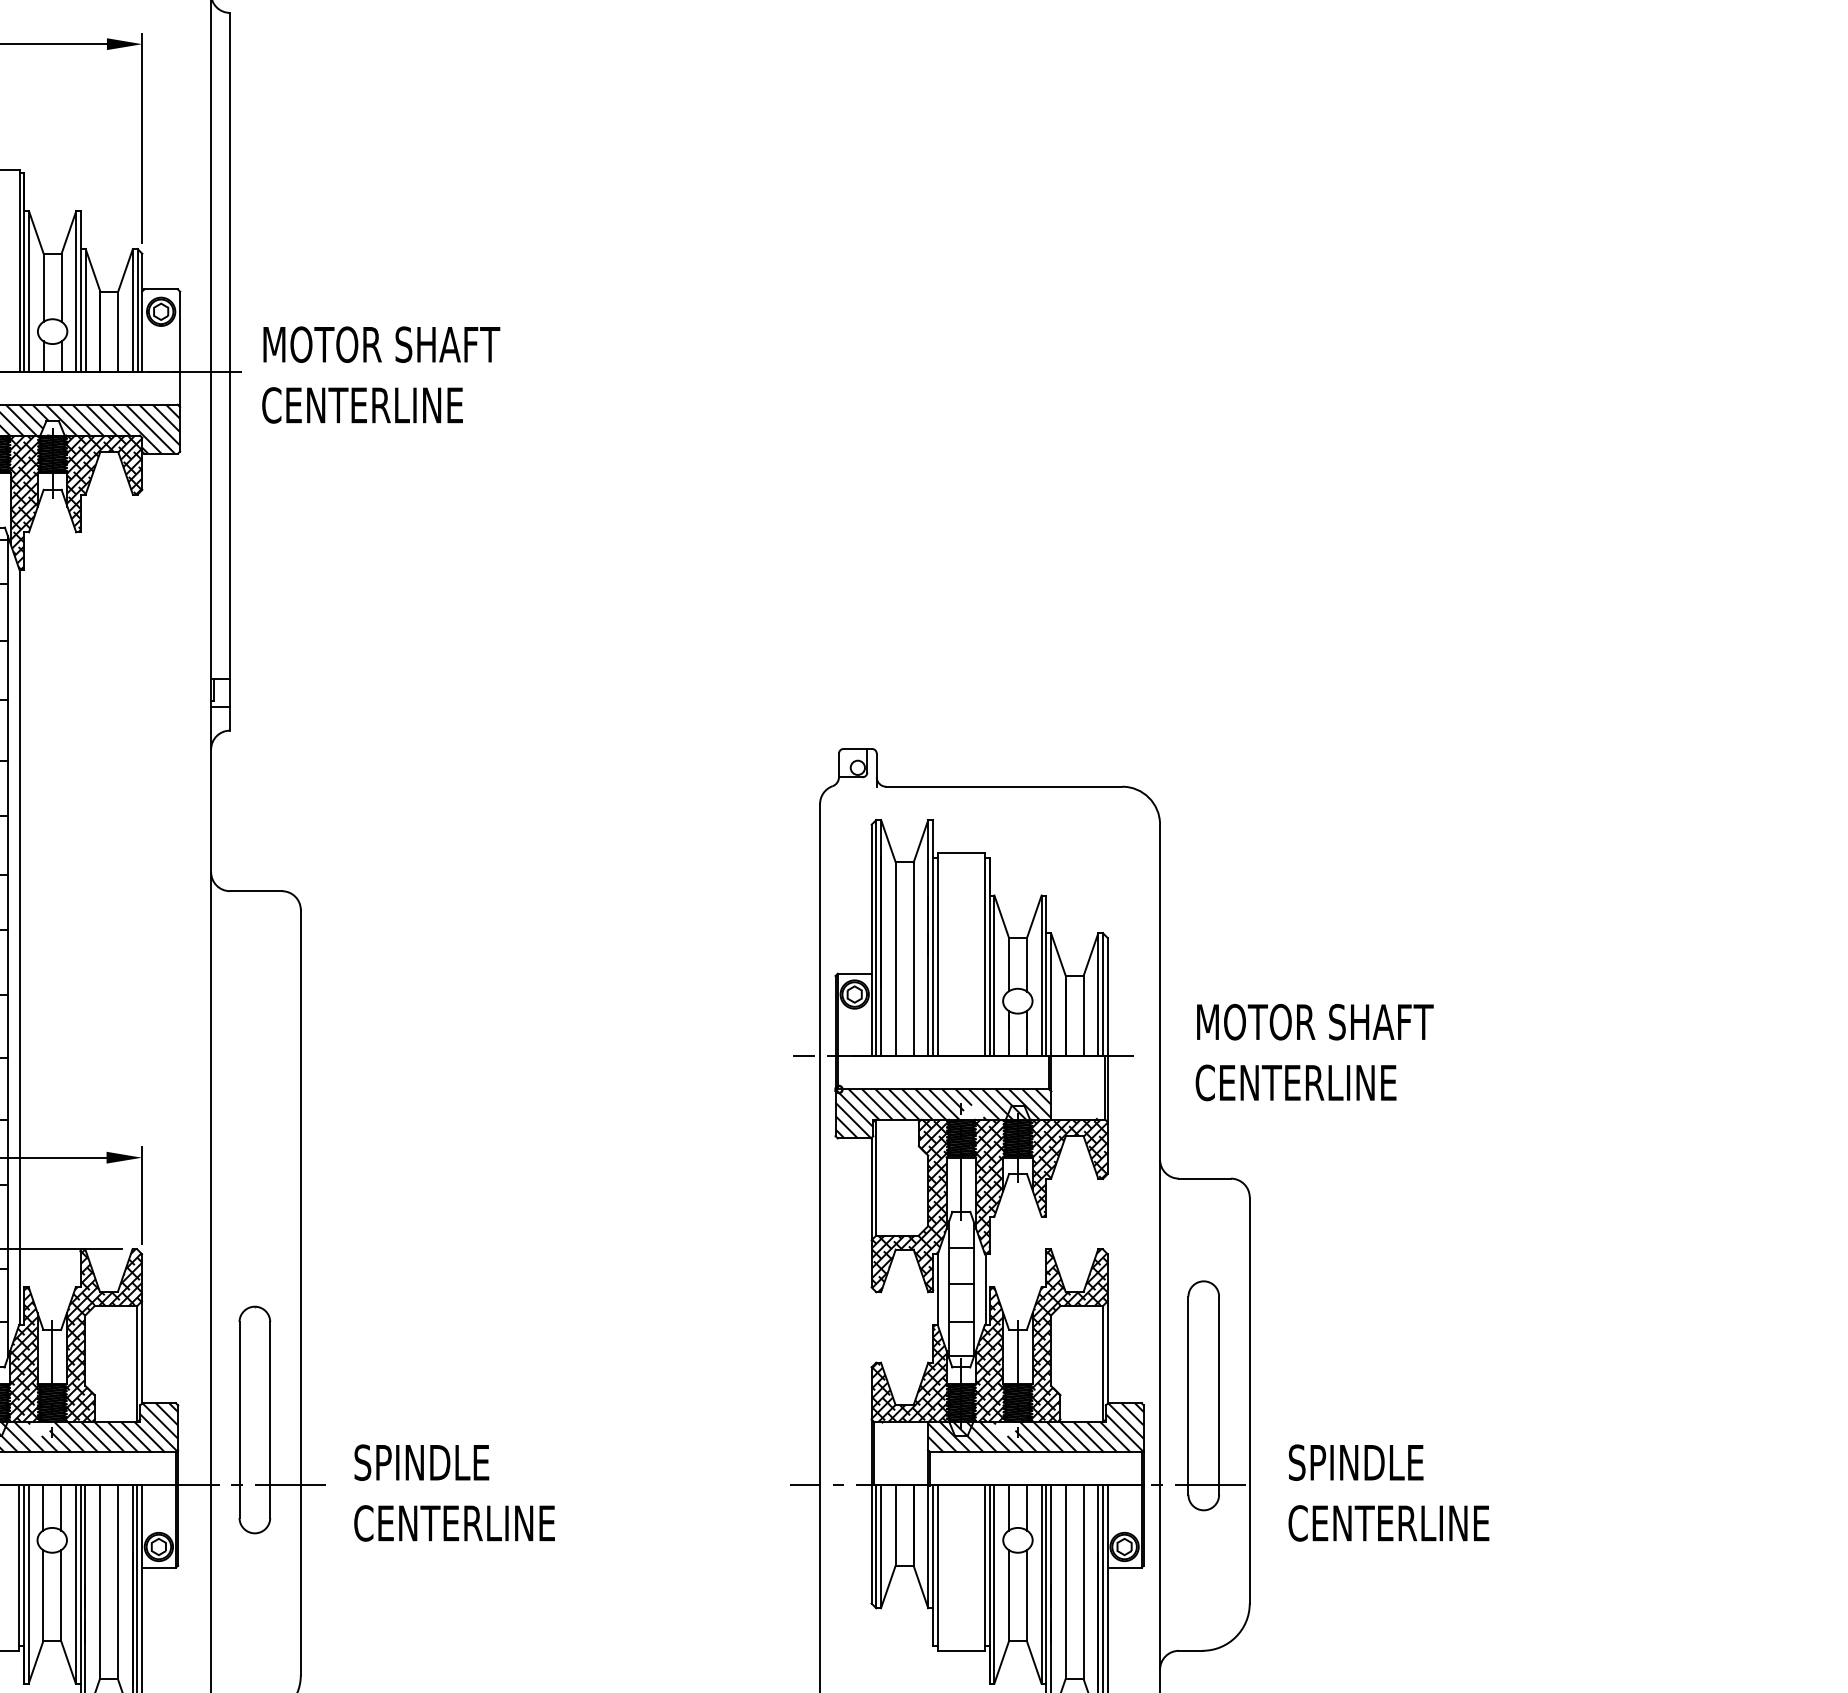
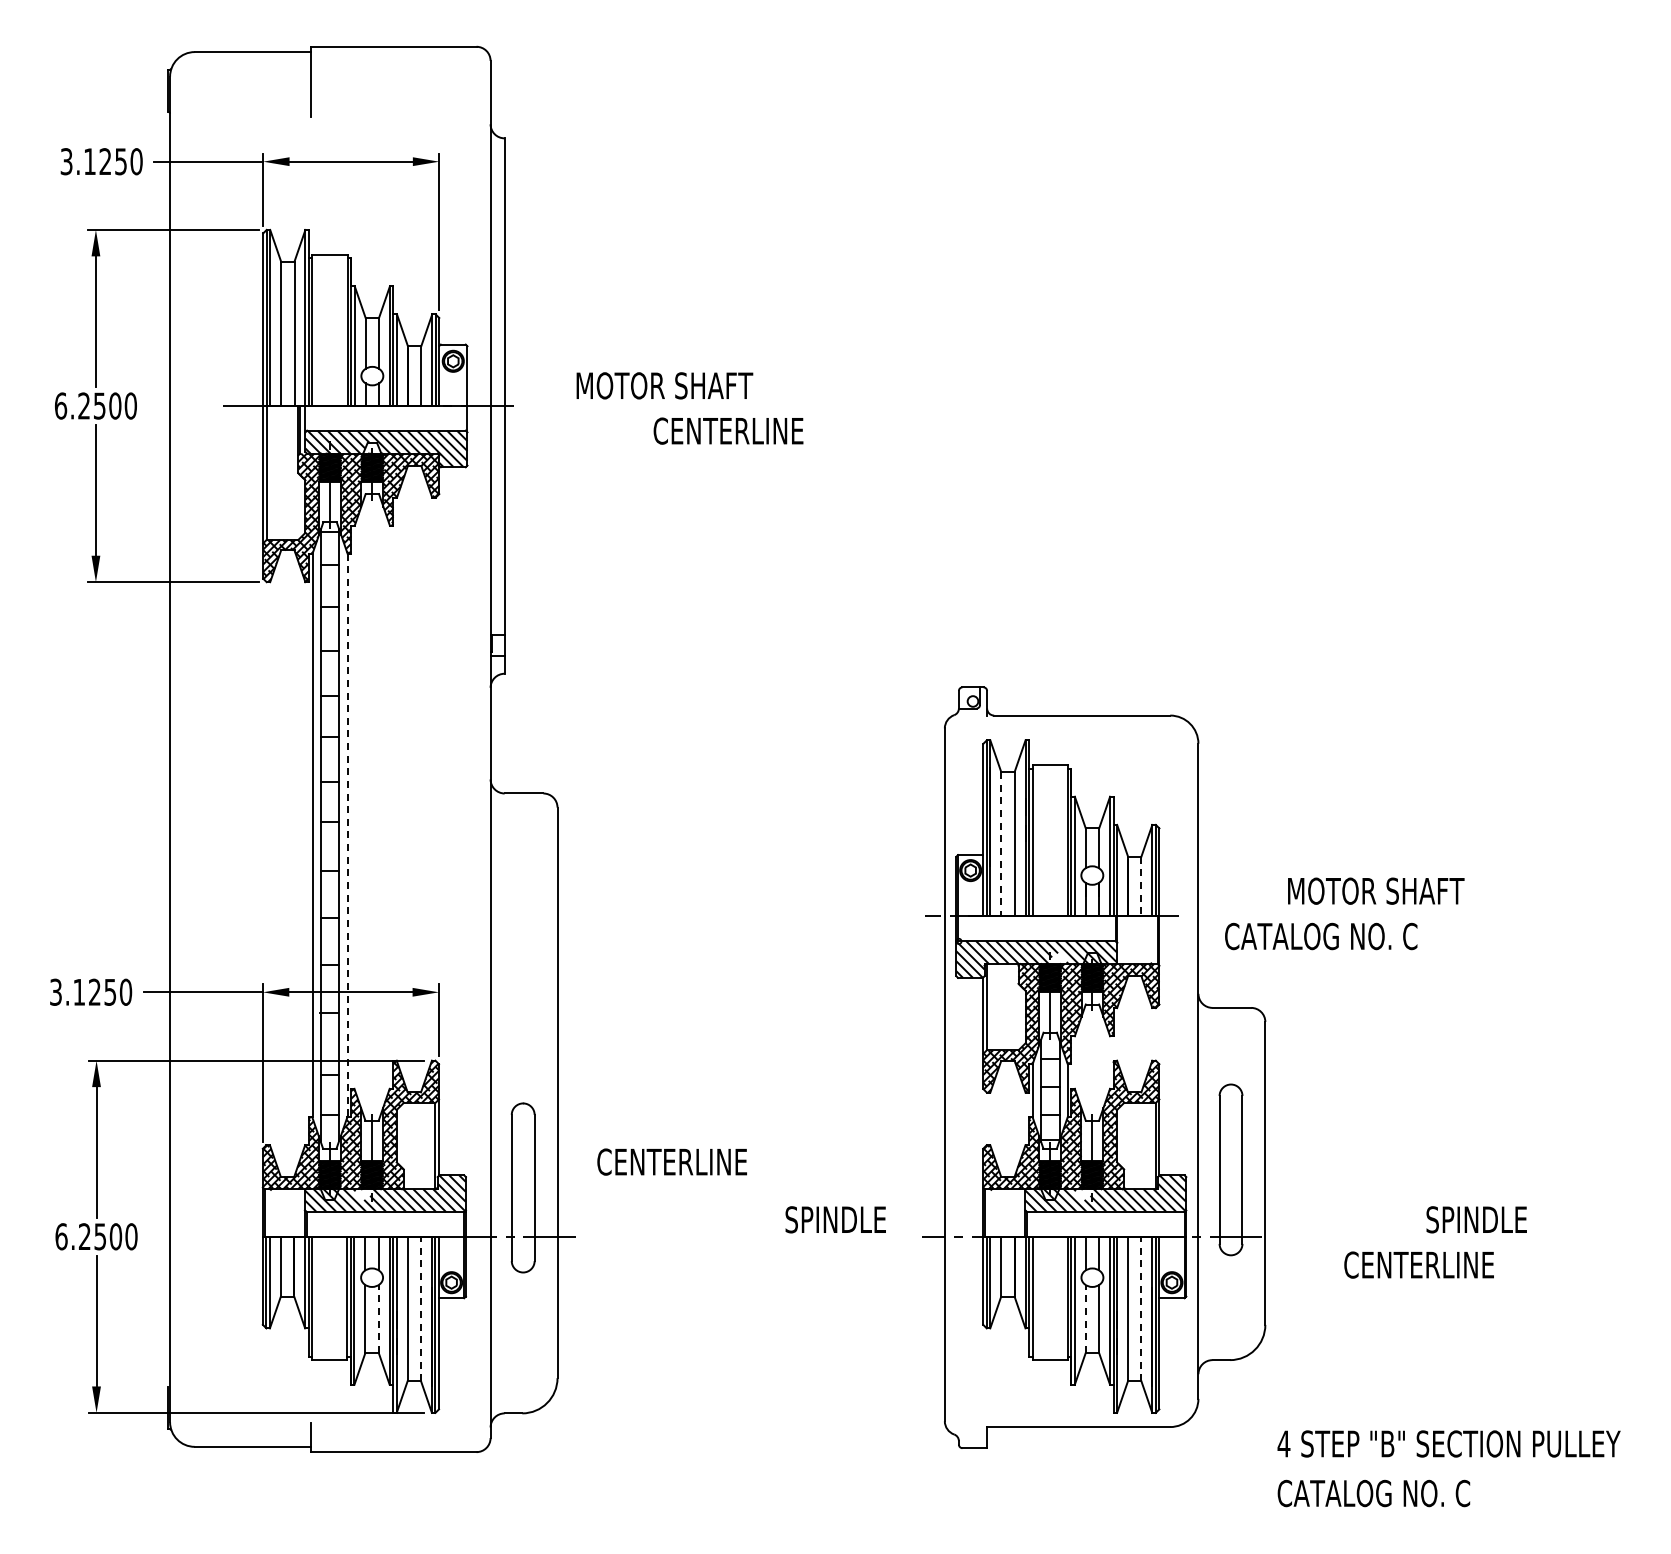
text: (381, 344) -> (664, 385), moved
text: (362, 404) -> (728, 430), moved
line: (19, 946) -> (347, 834), solid -> dashed
line: (896, 959) -> (1001, 844), solid -> dashed
line: (1083, 1015) -> (1141, 886), solid -> dashed
text: (1315, 1021) -> (1376, 890), moved
text: (1335, 1082) -> (1329, 936), CENTERLINE -> CATALOG NO. C
text: (421, 1462) -> (835, 1219), moved
text: (1355, 1462) -> (1476, 1219), moved
text: (453, 1522) -> (671, 1161), moved
text: (1388, 1522) -> (1418, 1264), moved
line: (118, 1581) -> (421, 1308), solid -> dashed
line: (1083, 1581) -> (1141, 1308), solid -> dashed
line: (60, 1596) -> (378, 1319), solid -> dashed
line: (1008, 1596) -> (1085, 1319), solid -> dashed

